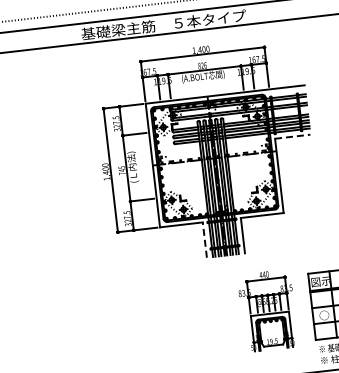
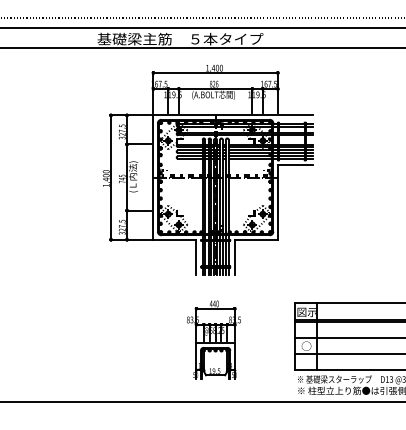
line: (292, 137) -> (295, 165), dashed -> solid
line: (204, 240) -> (196, 257), dashed -> solid
part: (267, 310) -> (213, 339), moved

